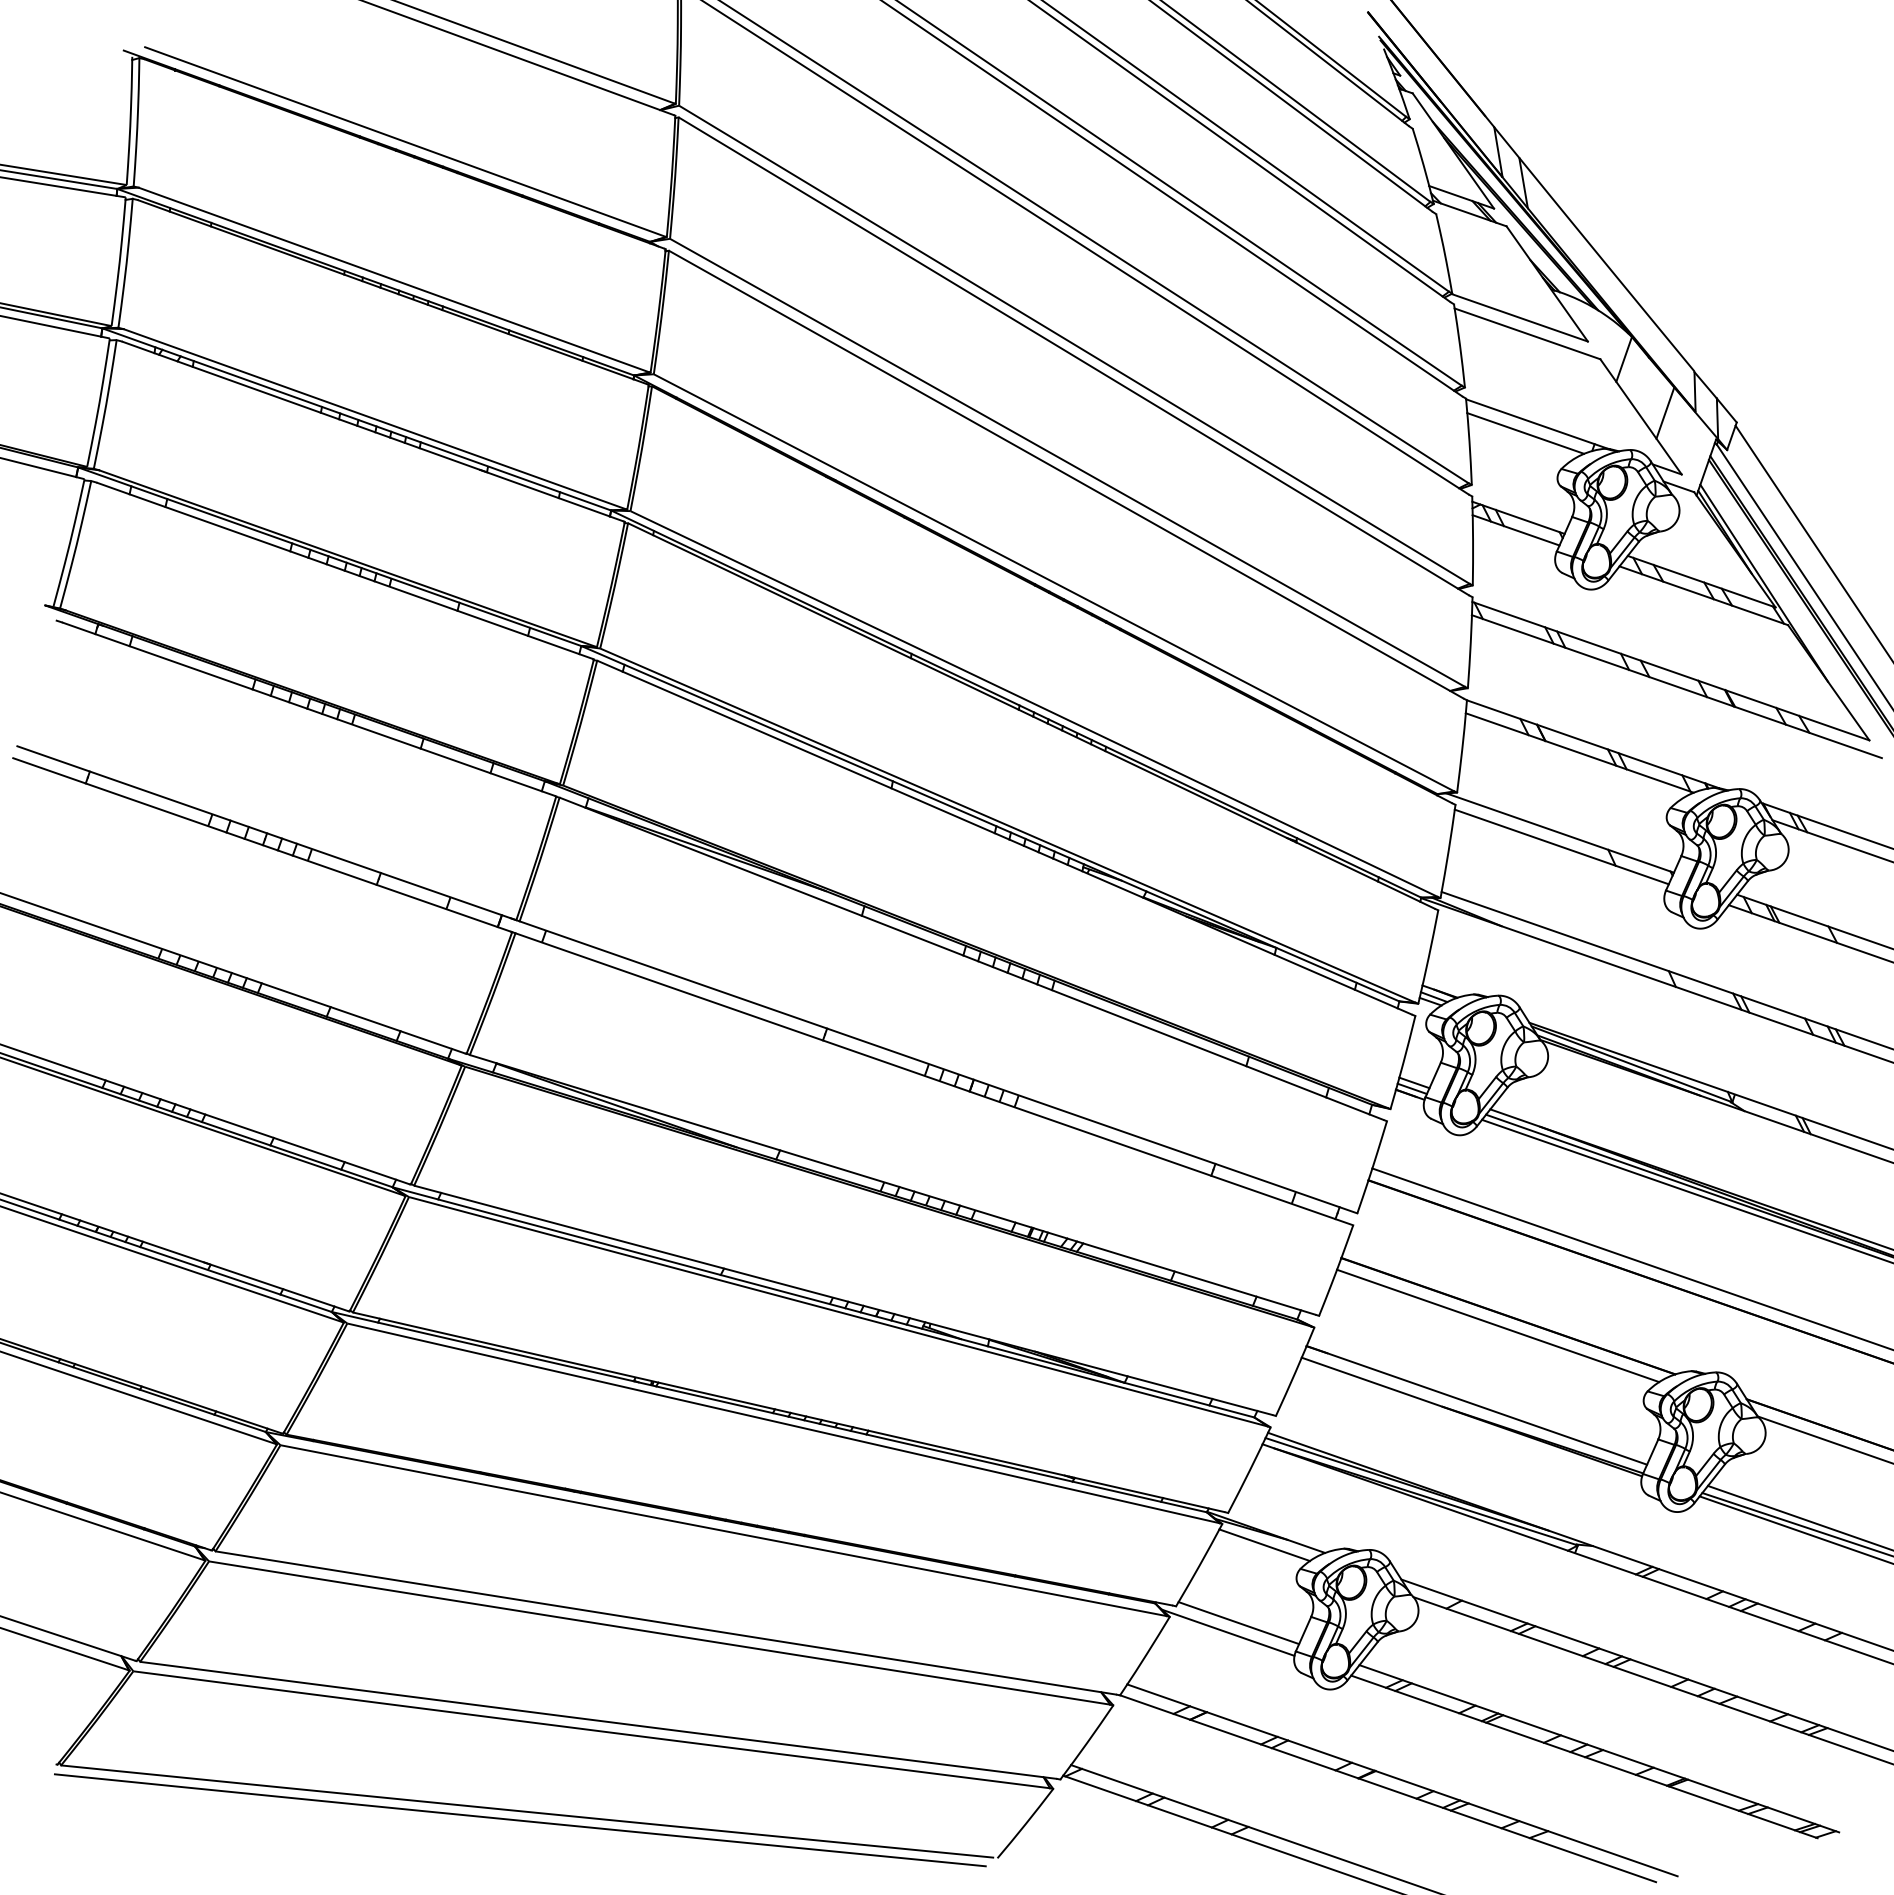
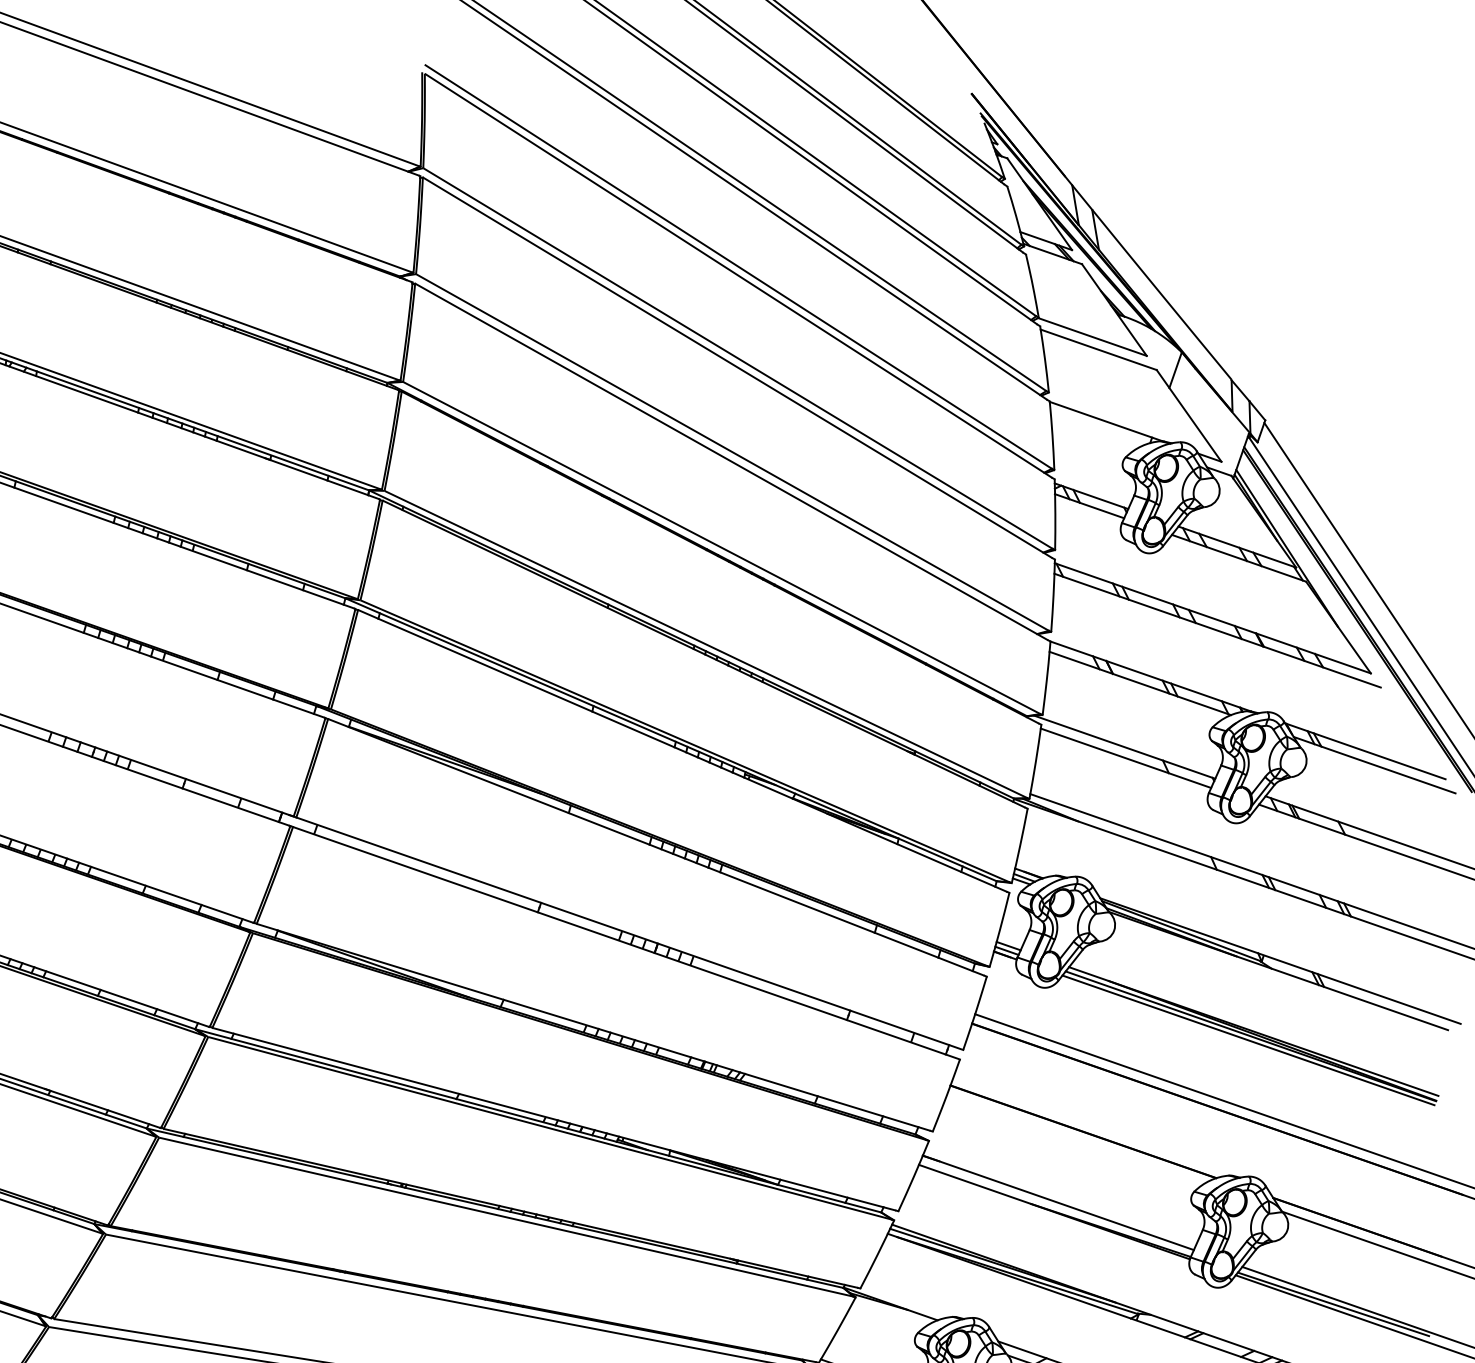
line: (1665, 413) -> (1208, 413), removed
line: (1525, 433) -> (1097, 429), removed
line: (1497, 1325) -> (1074, 1139), removed
line: (1264, 1545) -> (889, 1314), removed

